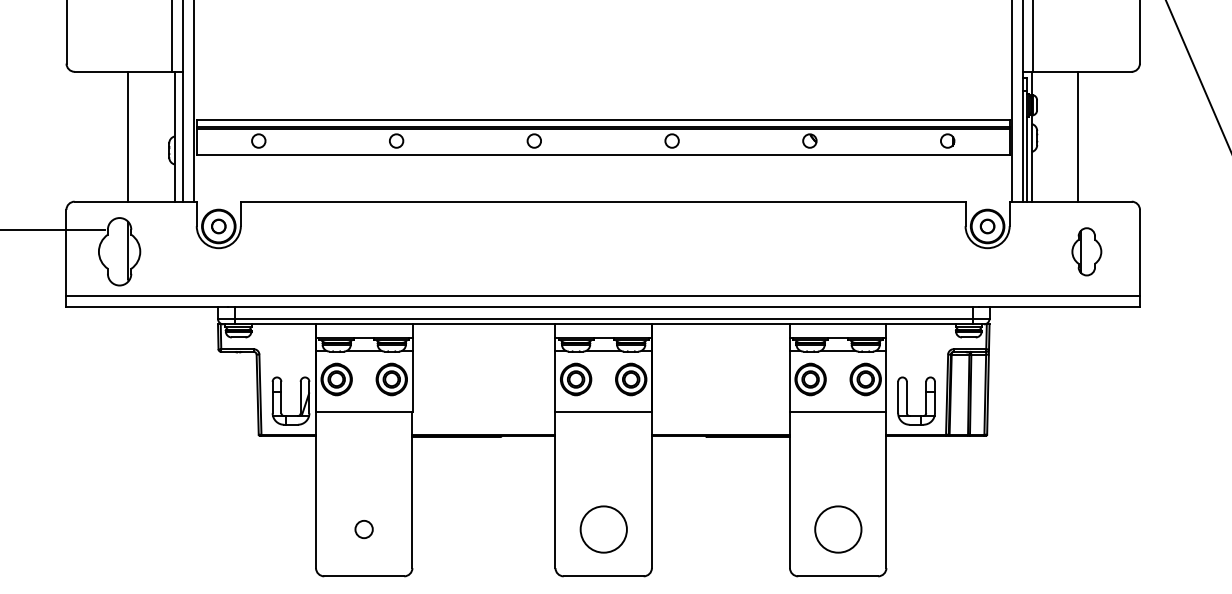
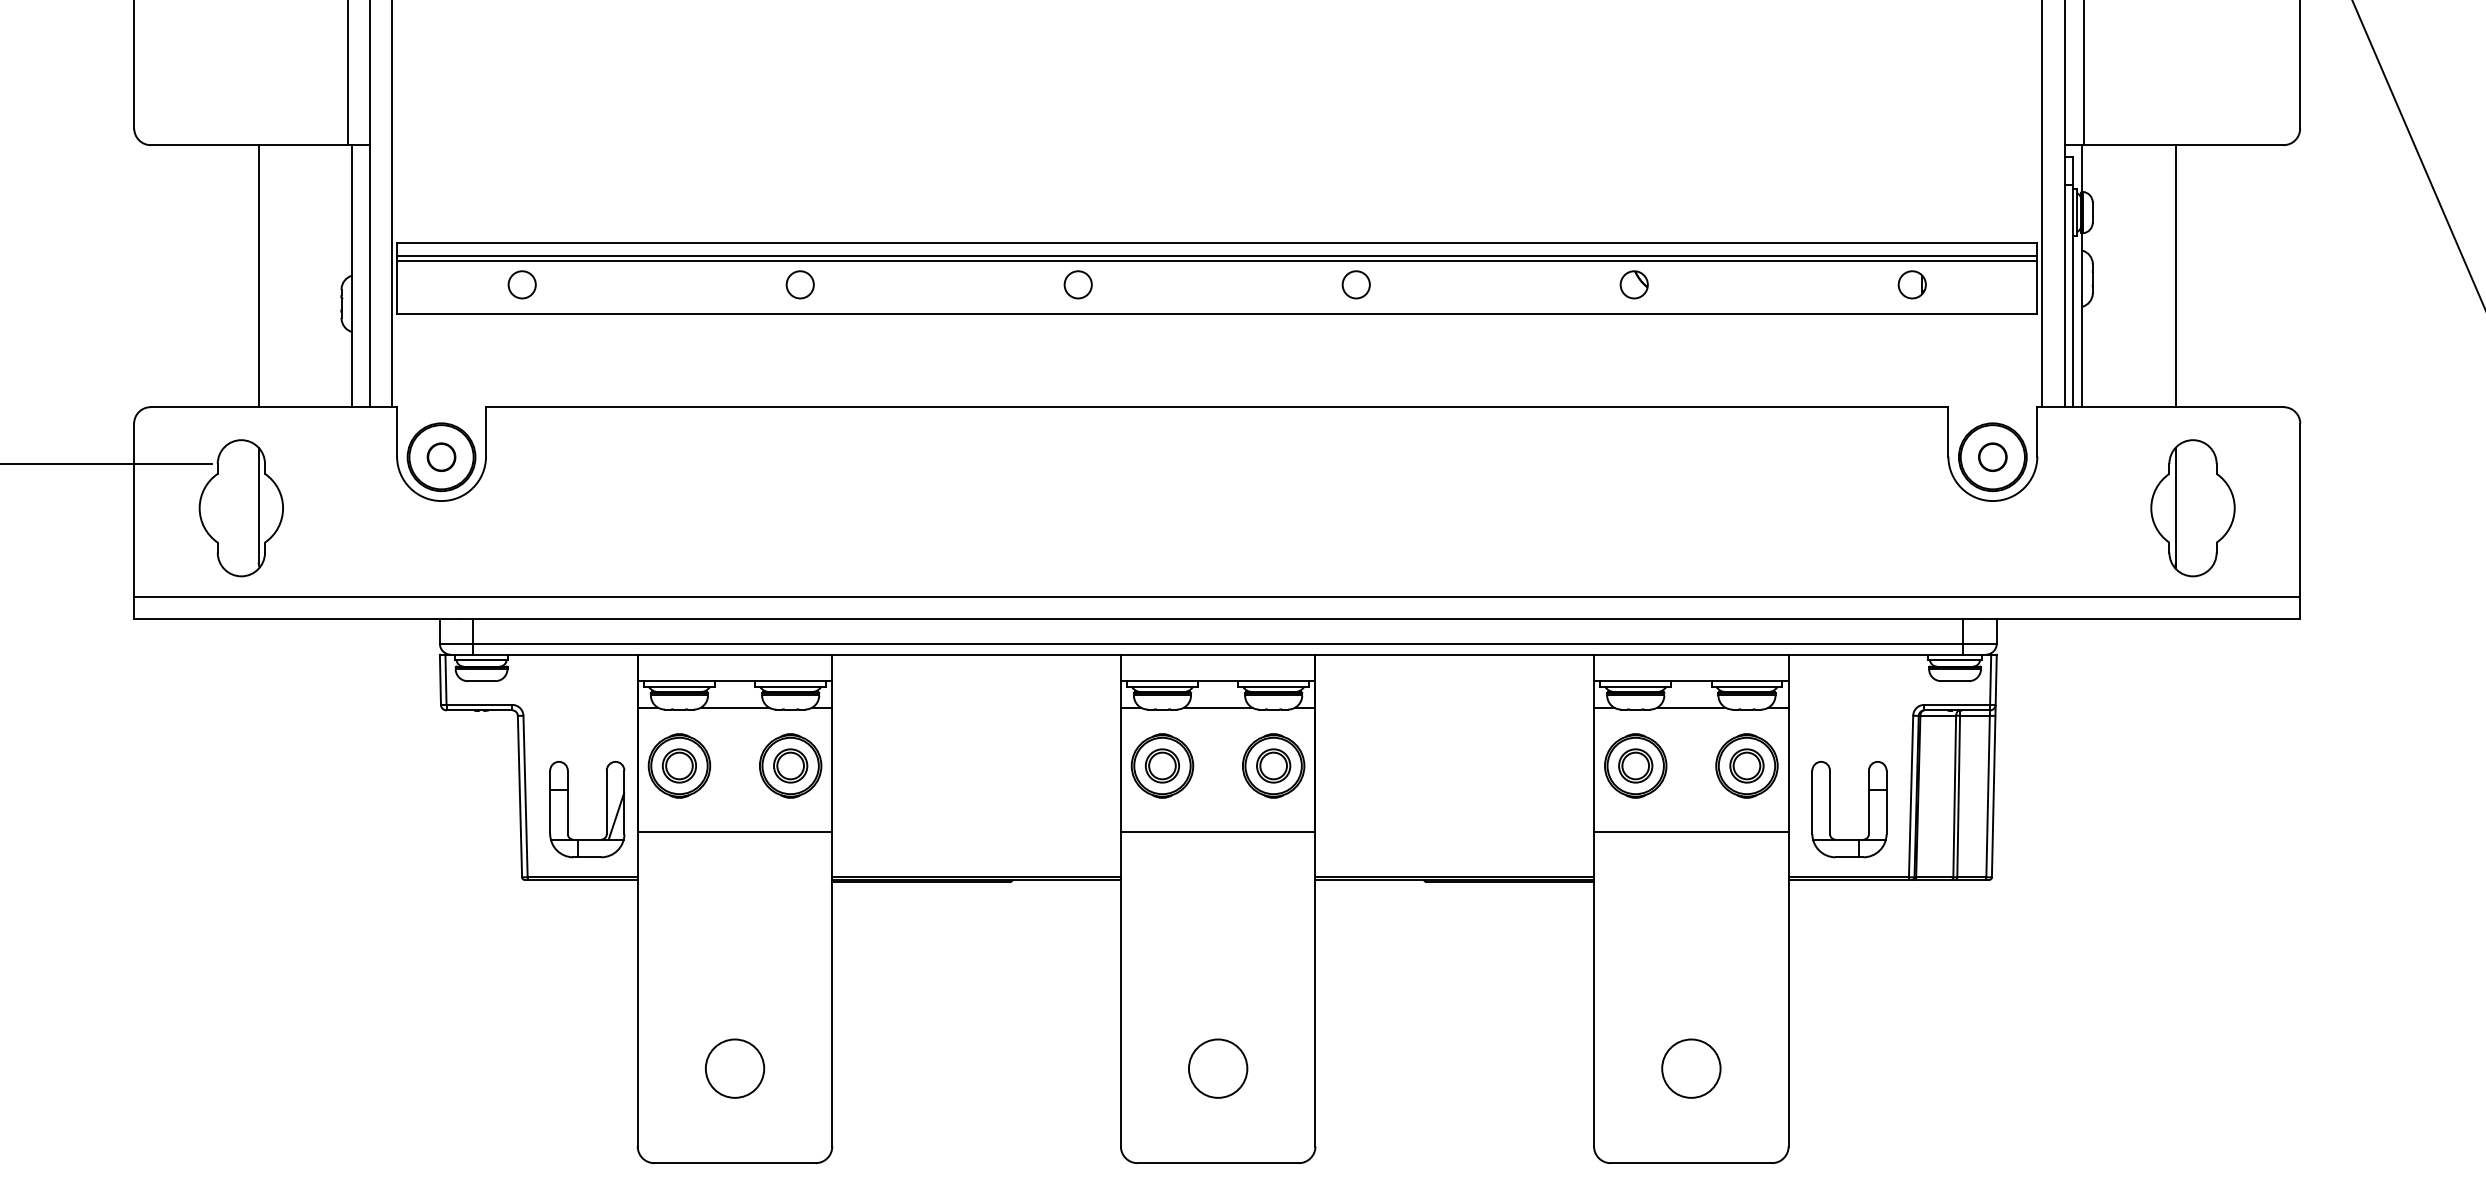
part: (1086, 251) -> (2192, 507), size x1.43
circle: (363, 529) -> (733, 1068), size x1.67
circle: (603, 529) -> (1217, 1068), size x0.62
circle: (837, 529) -> (1689, 1068), size x0.62

